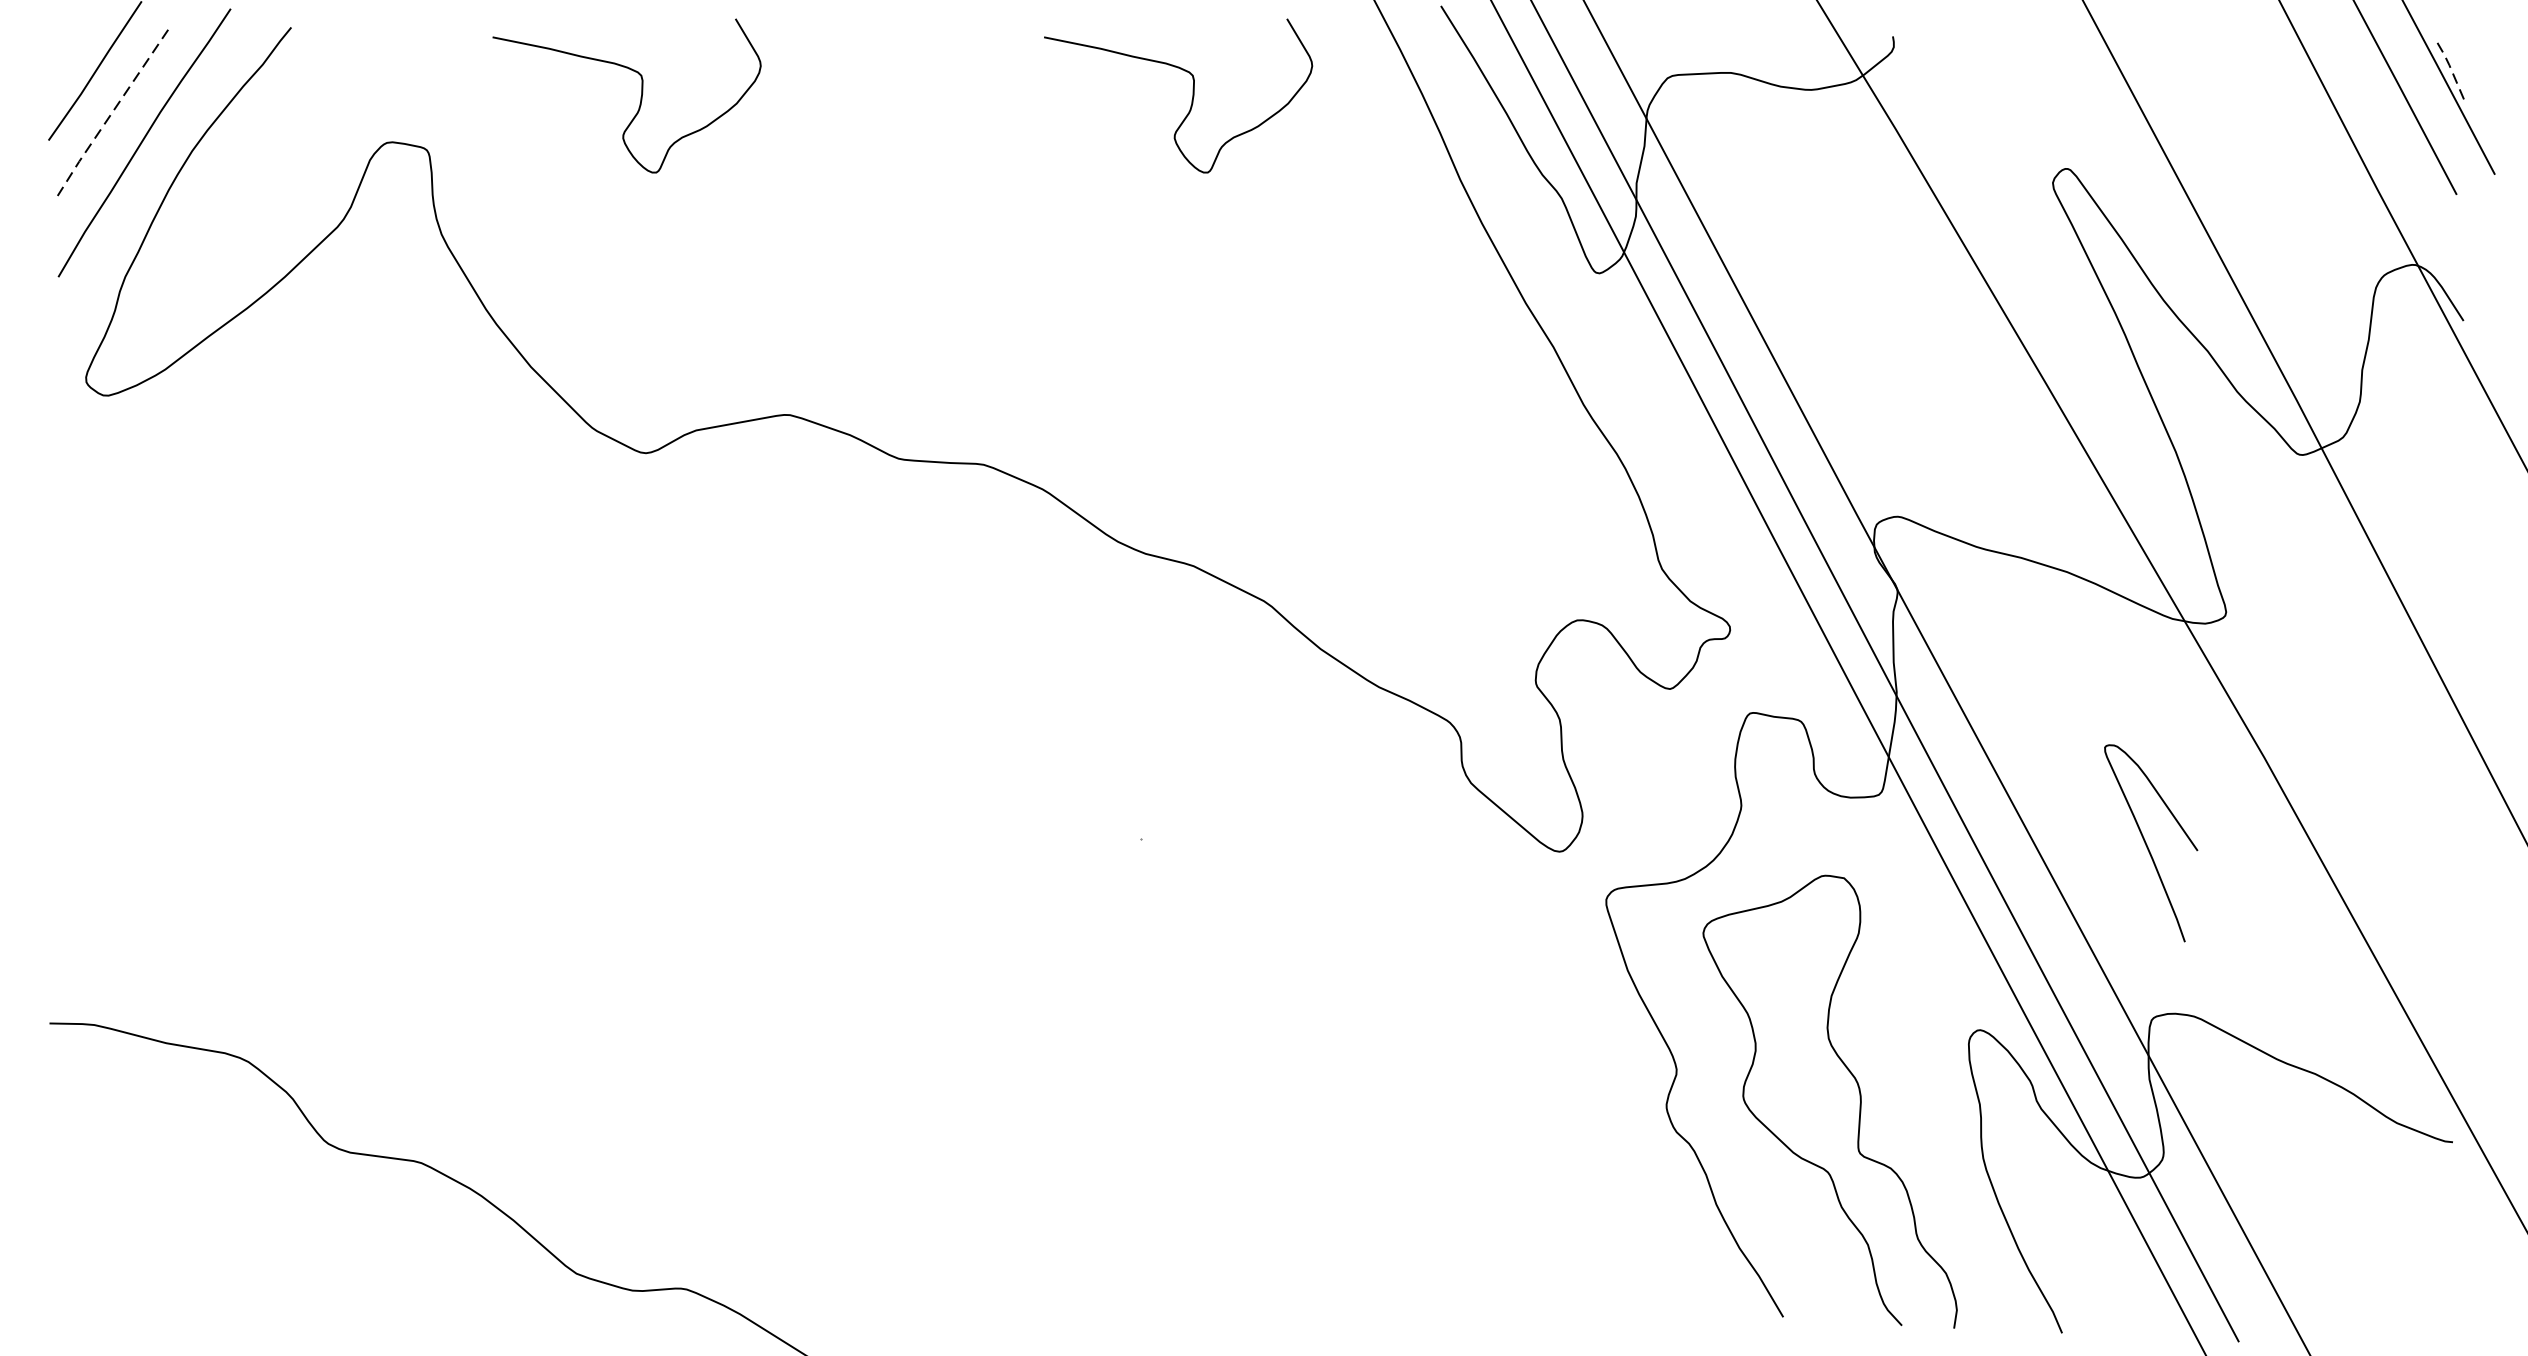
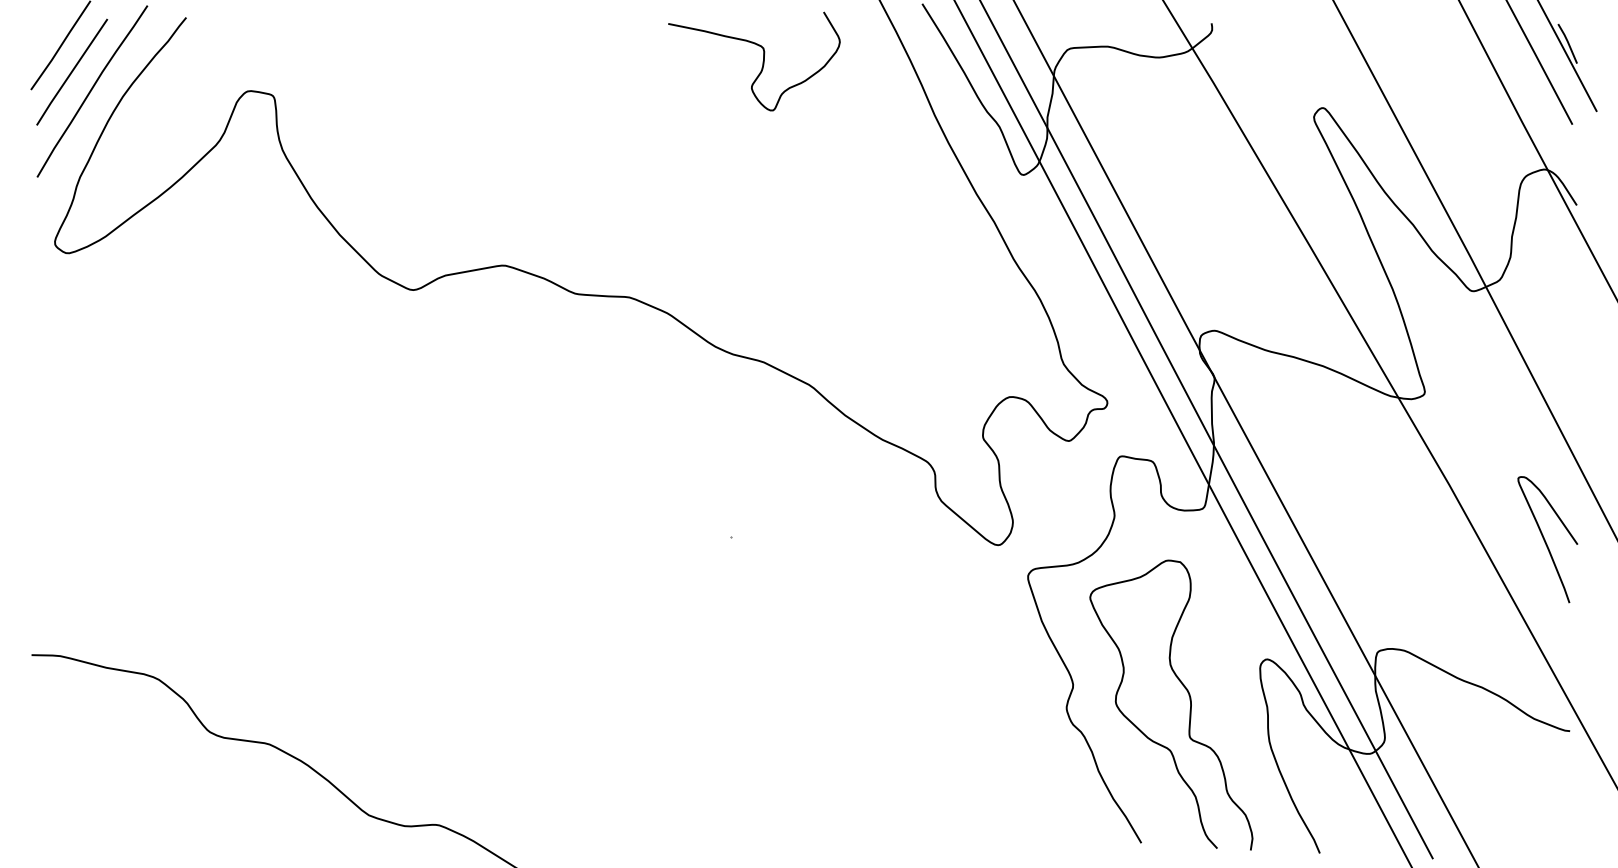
line: (2448, 64) -> (1567, 41), dashed -> solid
curve: (639, 96) -> (409, 61), removed
line: (111, 113) -> (71, 72), dashed -> solid
curve: (2147, 842) -> (1545, 539), moved

